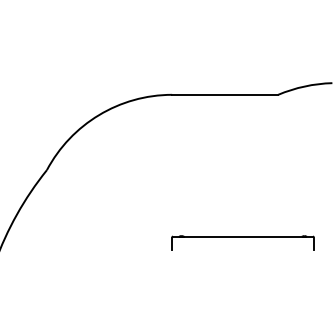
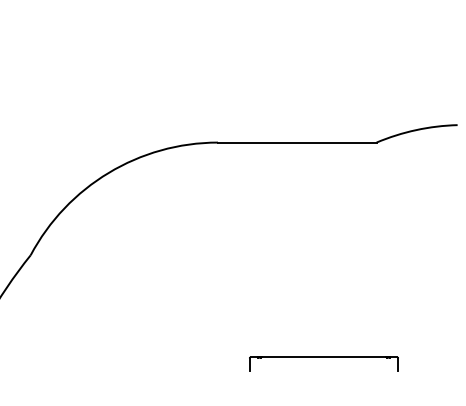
part: (242, 242) -> (323, 363), size x0.7

